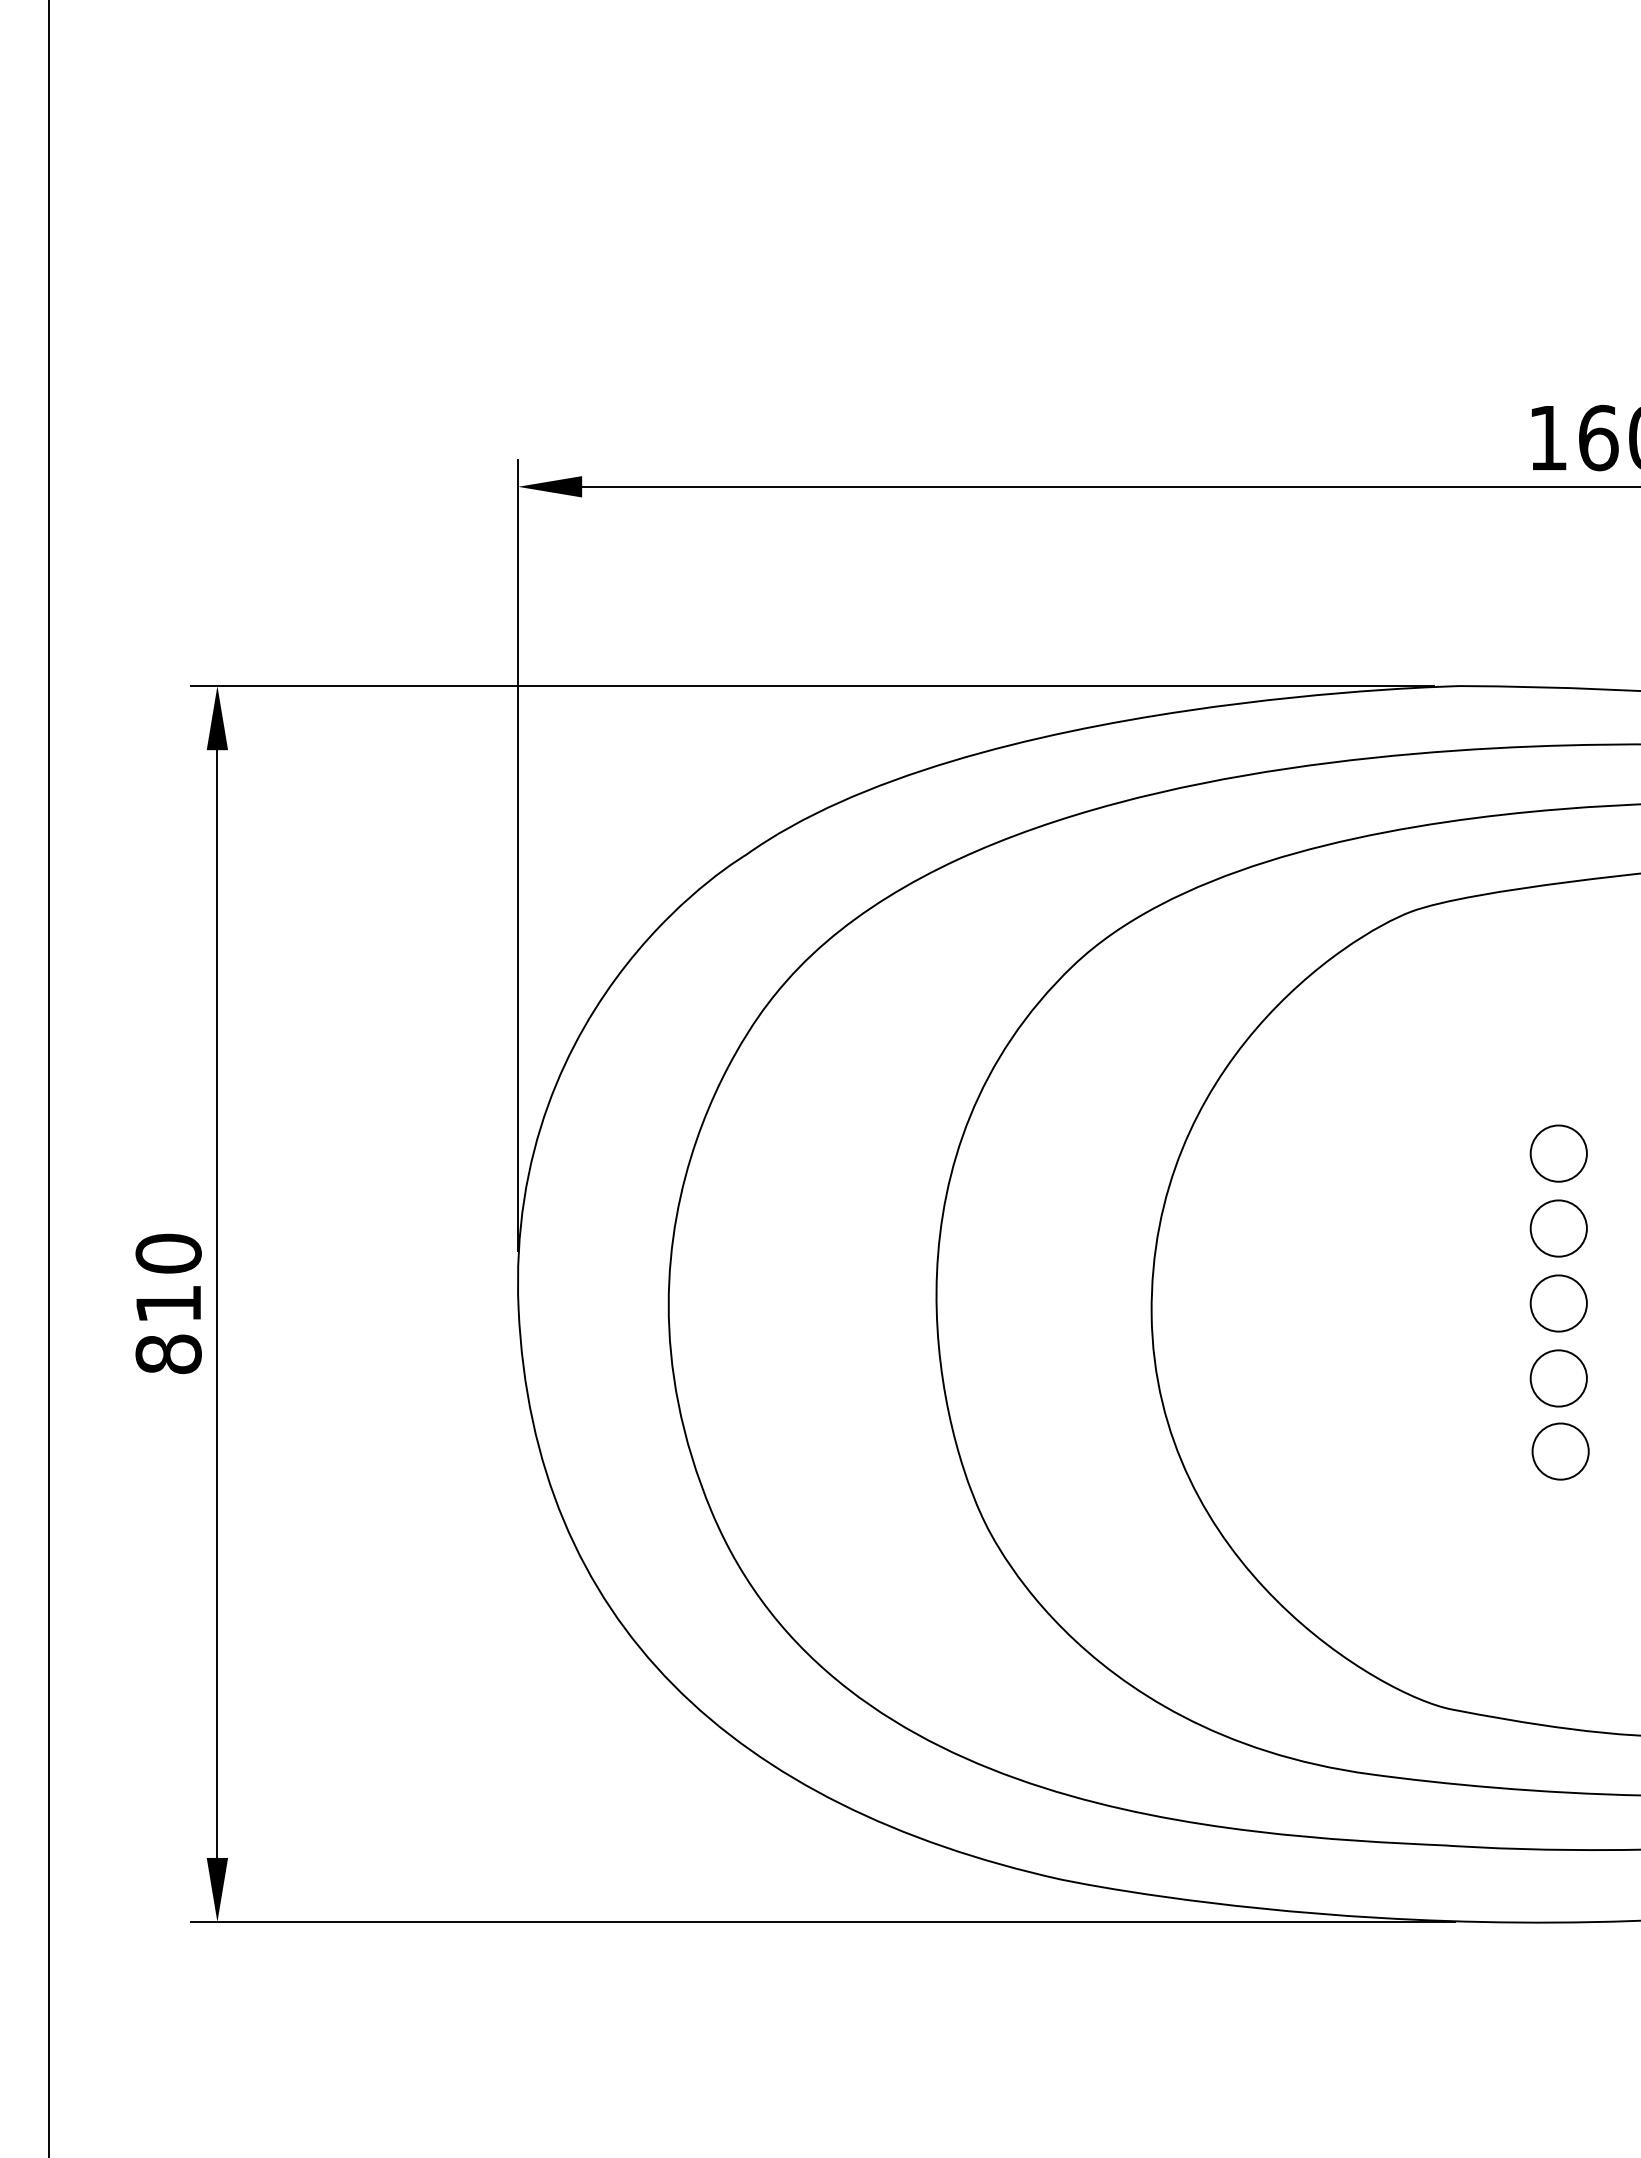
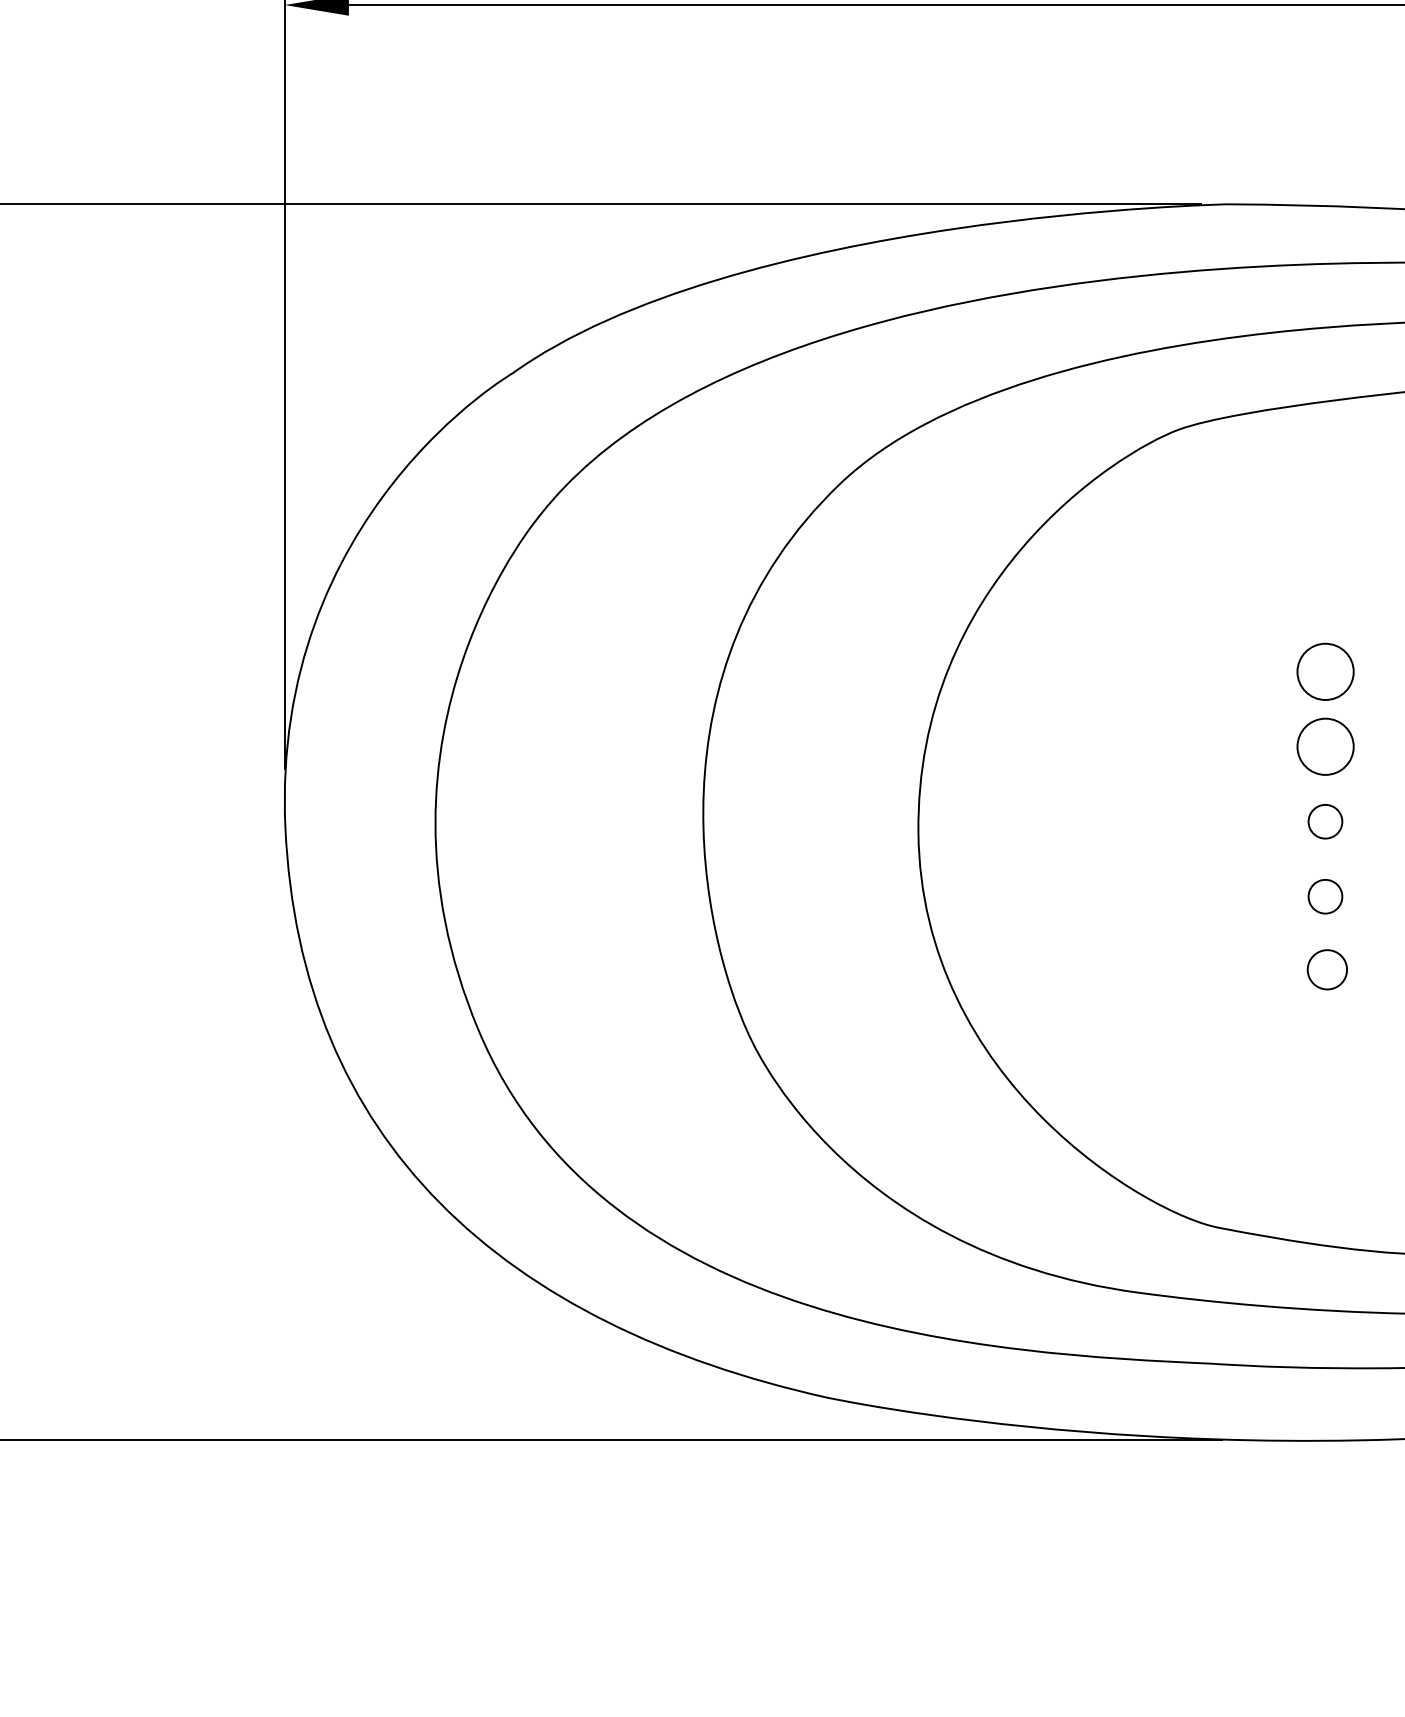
part: (1558, 1303) -> (1325, 821), size x0.6
part: (1558, 1378) -> (1325, 896), size x0.6
part: (1560, 1451) -> (1327, 969), size x0.7

